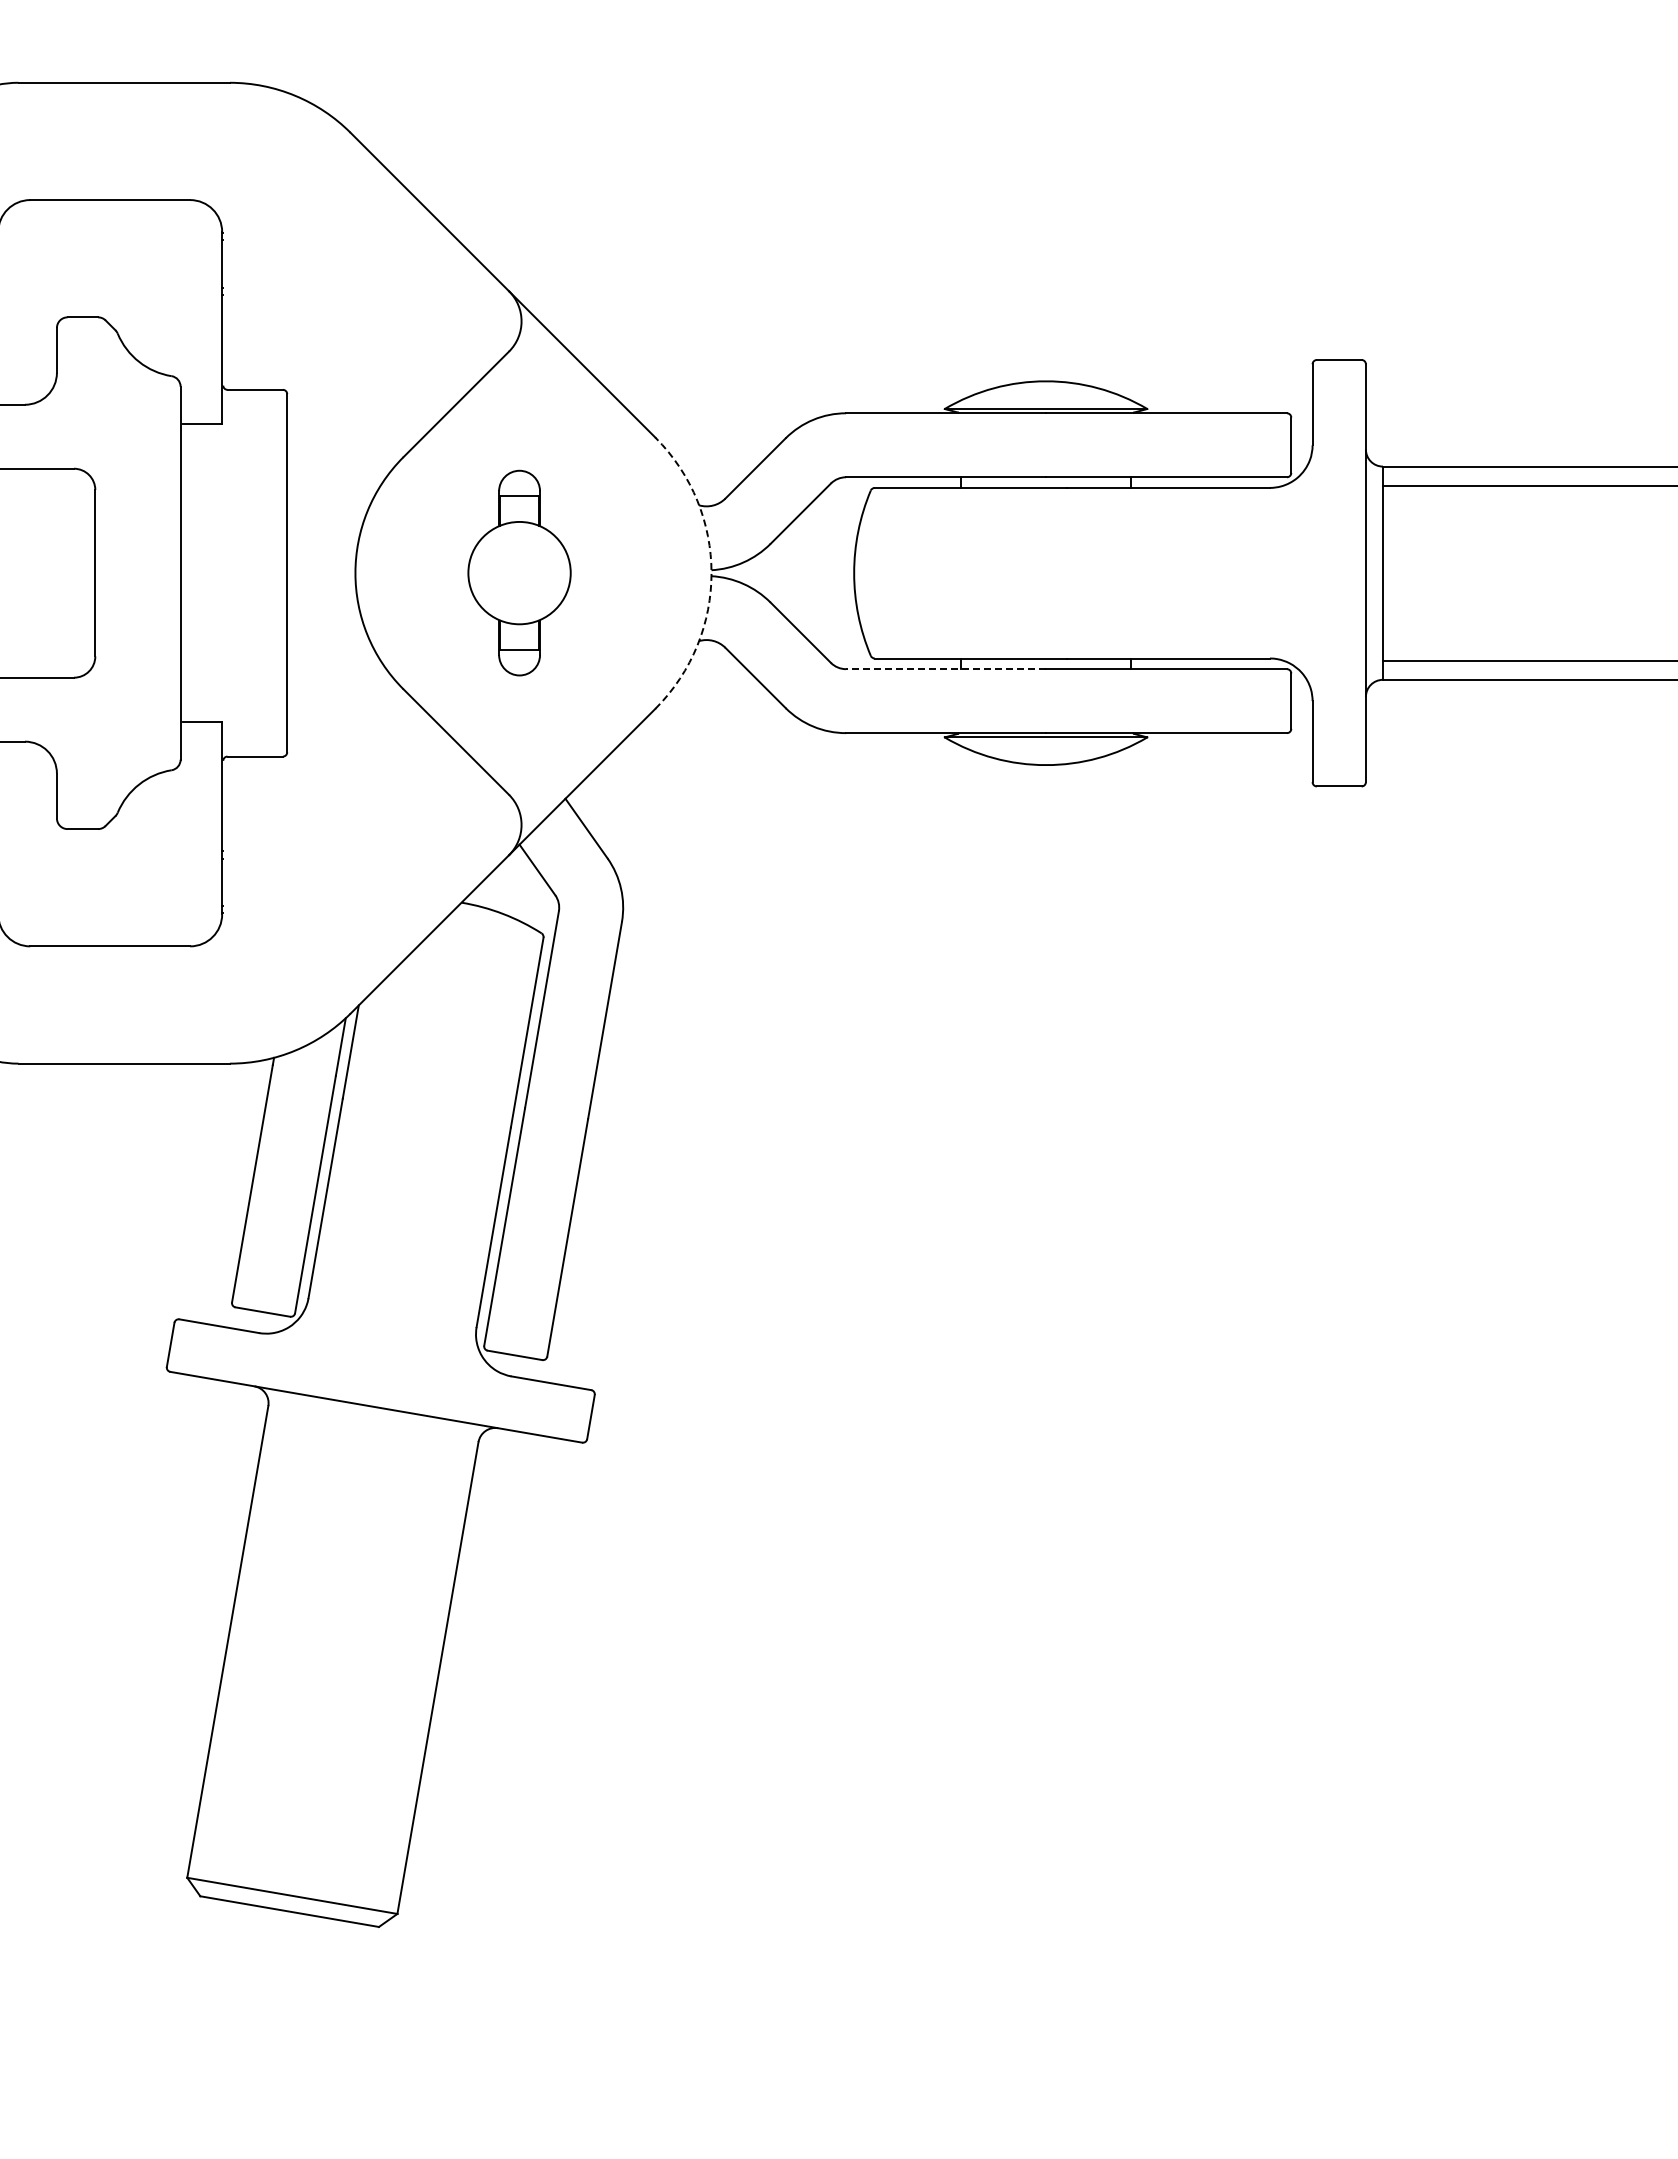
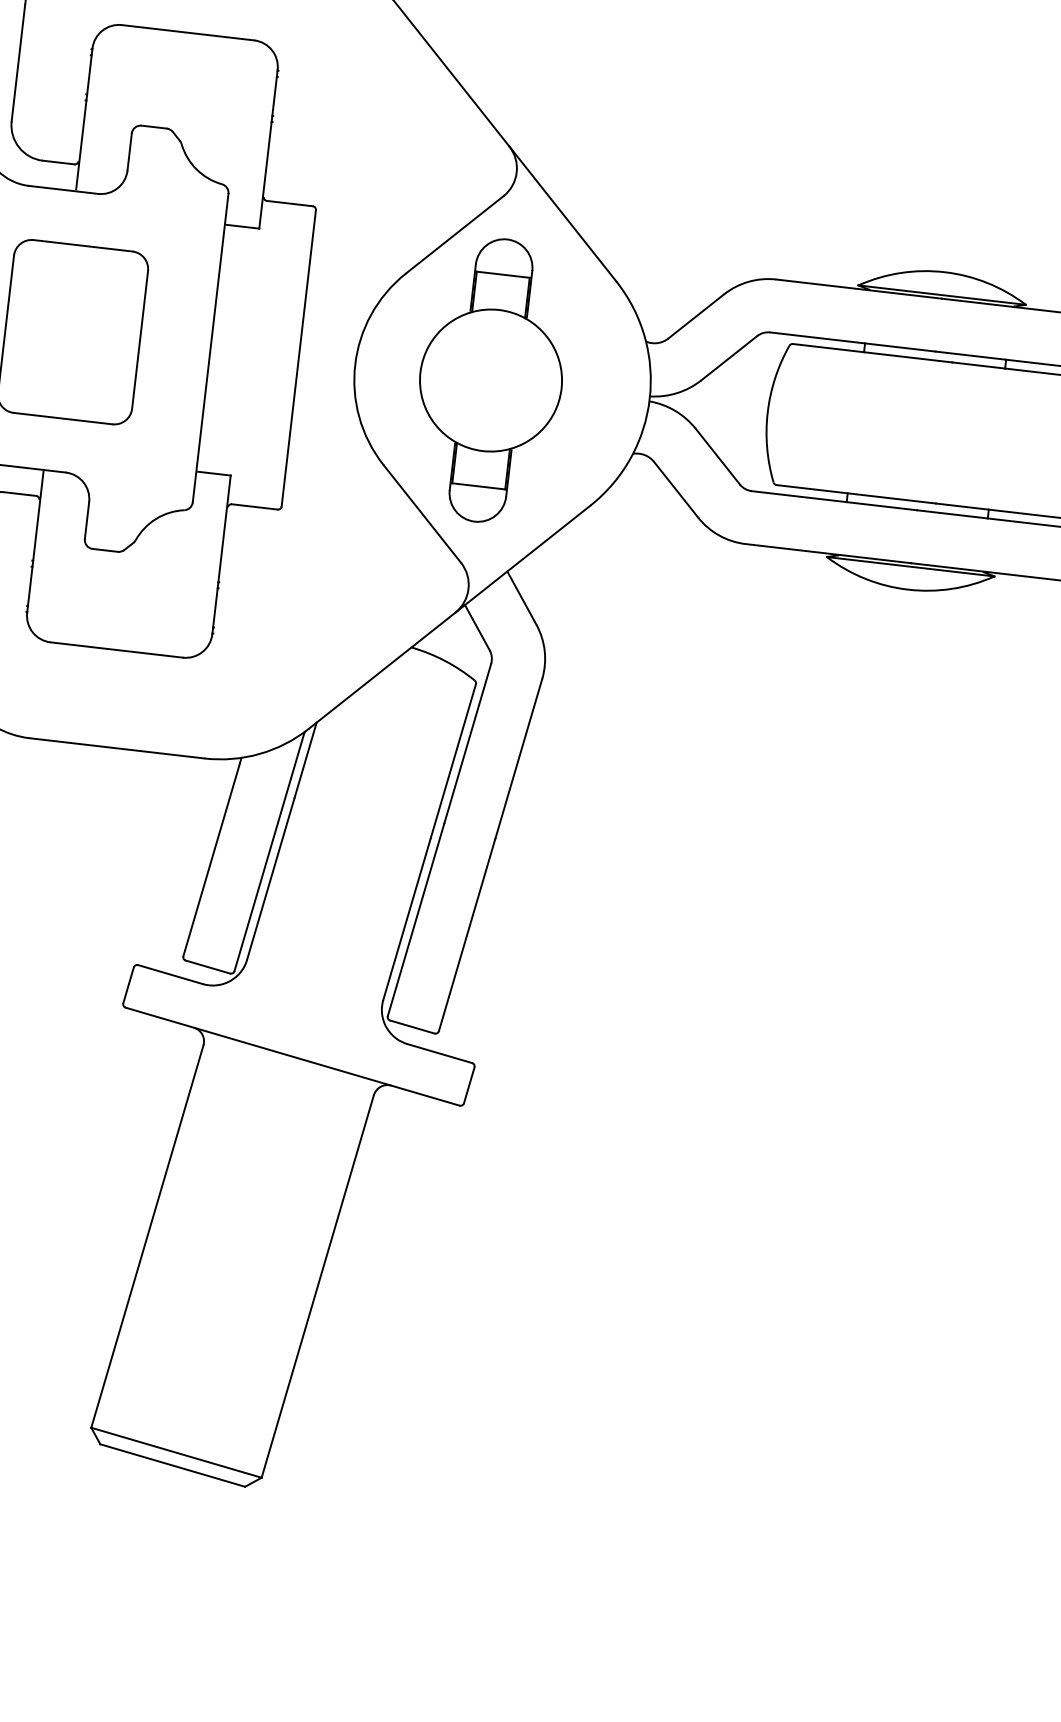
part: (519, 572) -> (490, 379), size x1.67
arc: (711, 573) -> (649, 399), dashed -> solid
line: (945, 669) -> (834, 500), dashed -> solid

